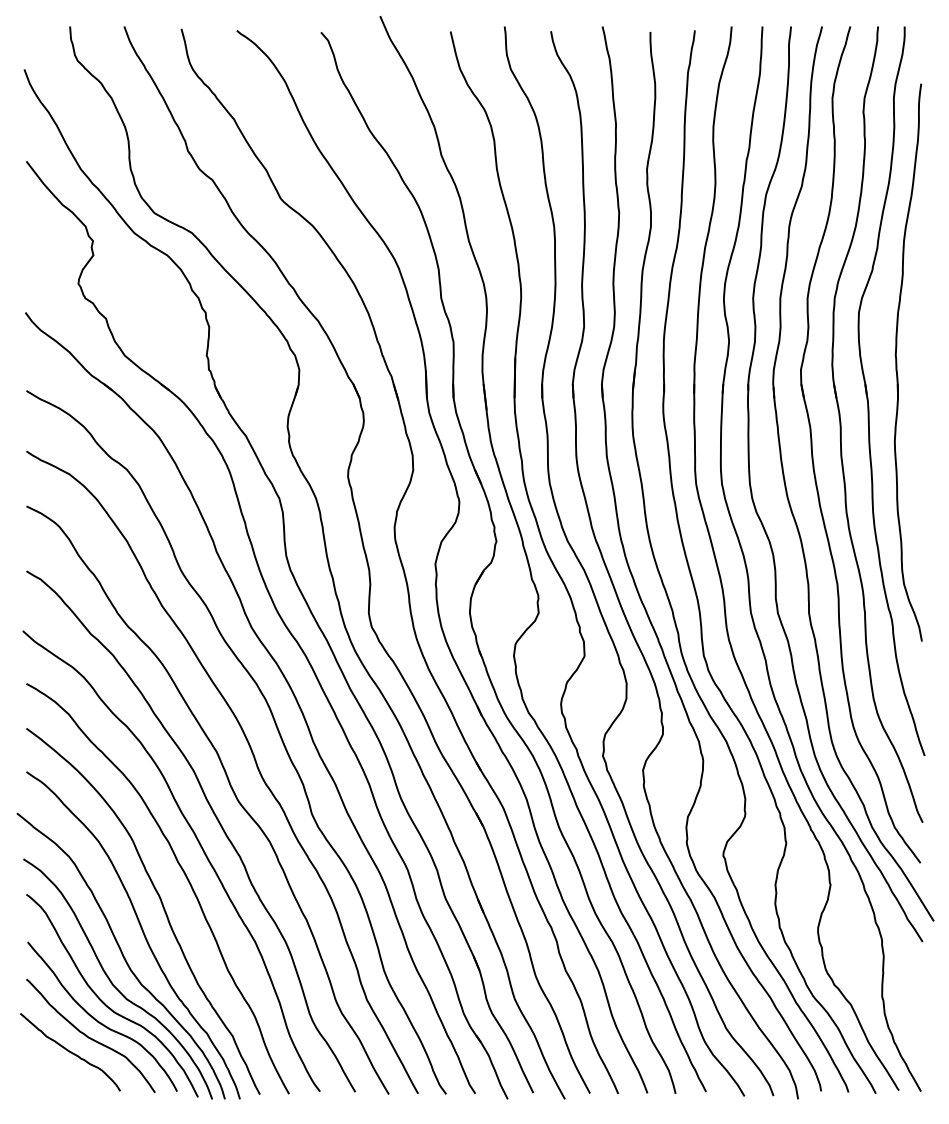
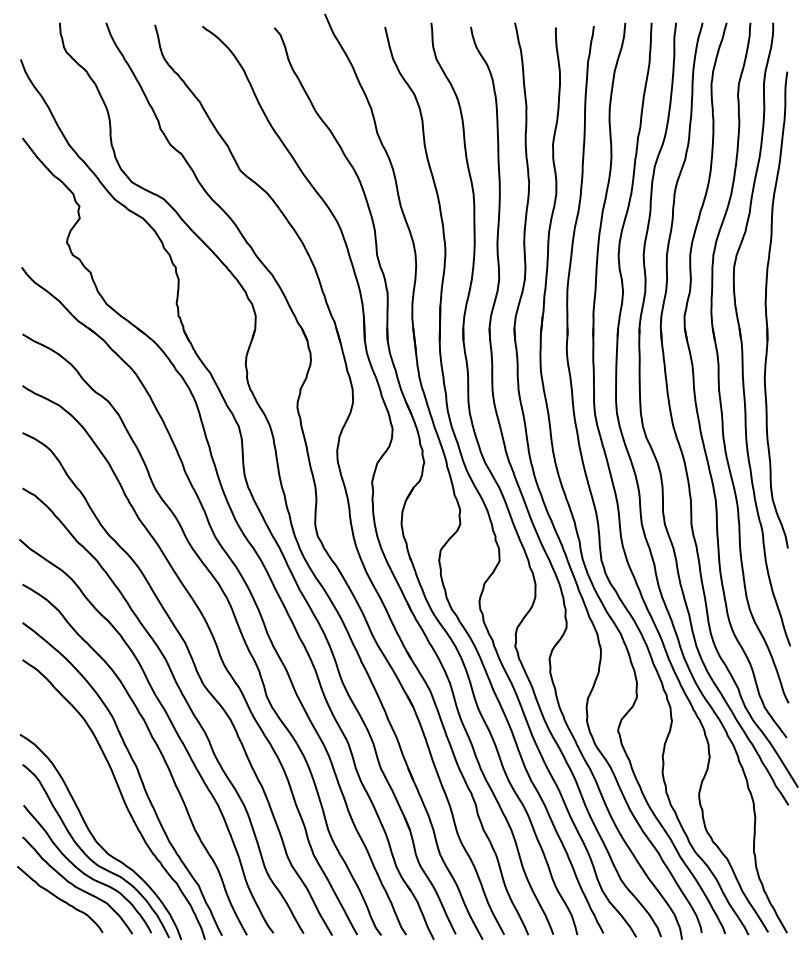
curve: (121, 953) -> (103, 815), removed

